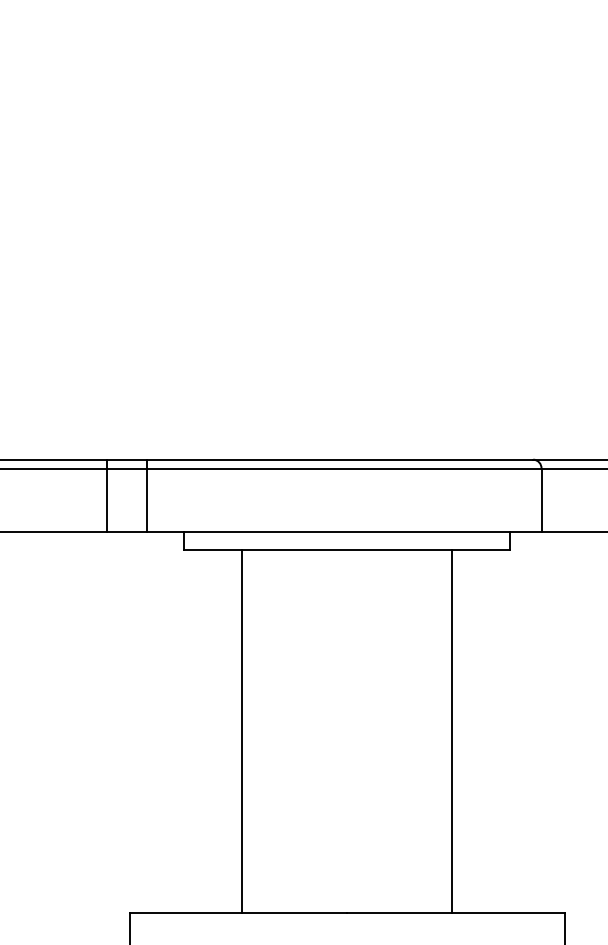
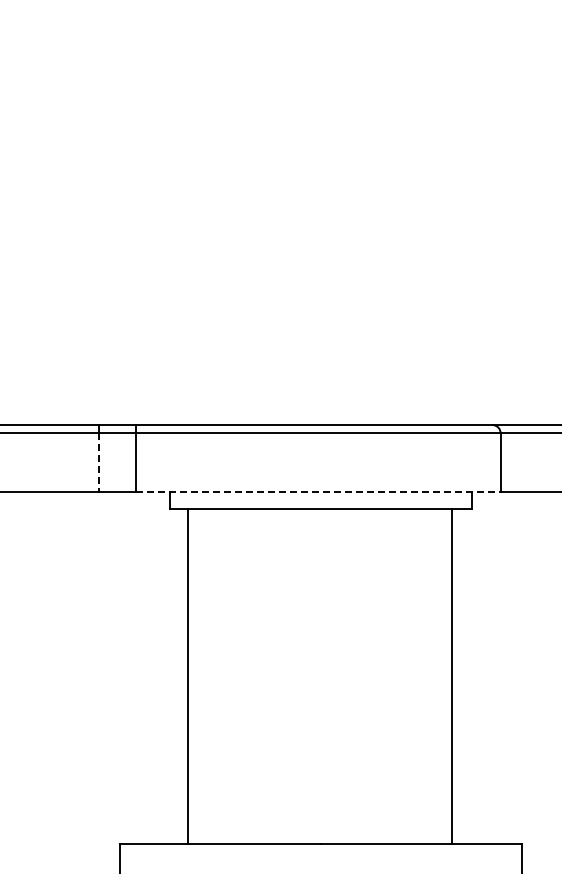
line: (107, 501) -> (99, 463), solid -> dashed
line: (344, 532) -> (318, 492), solid -> dashed
line: (241, 731) -> (187, 676), moved
line: (451, 731) -> (451, 676), moved

